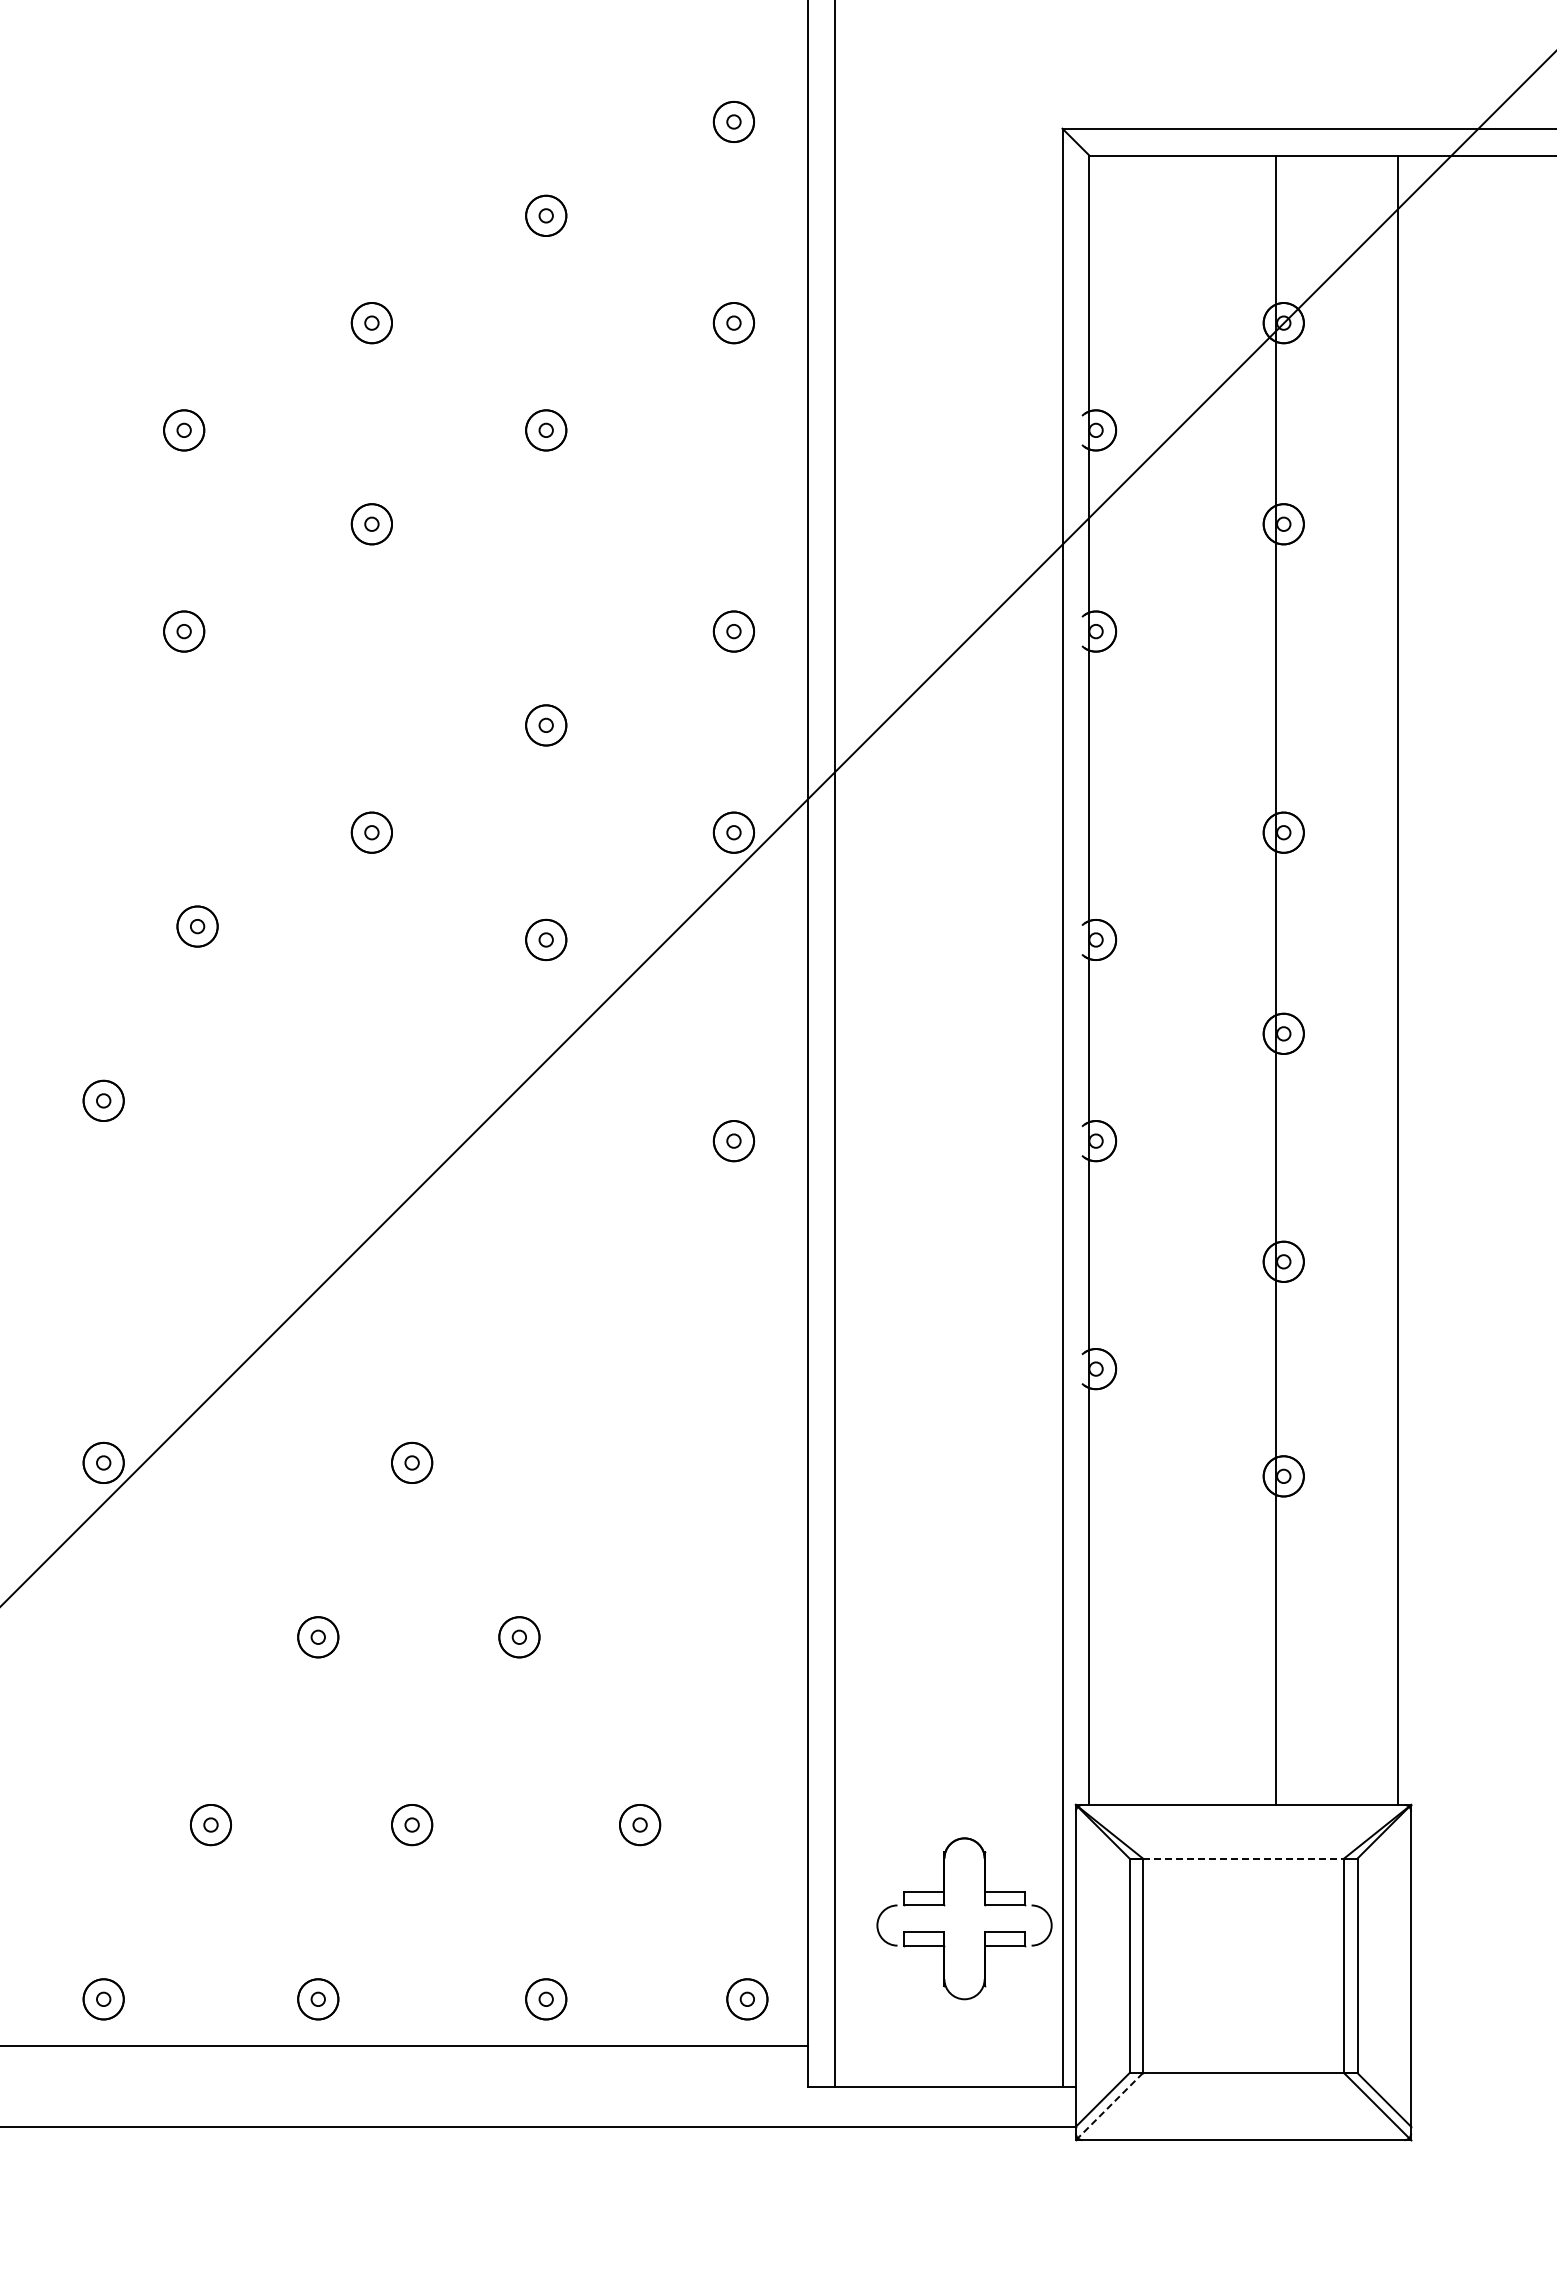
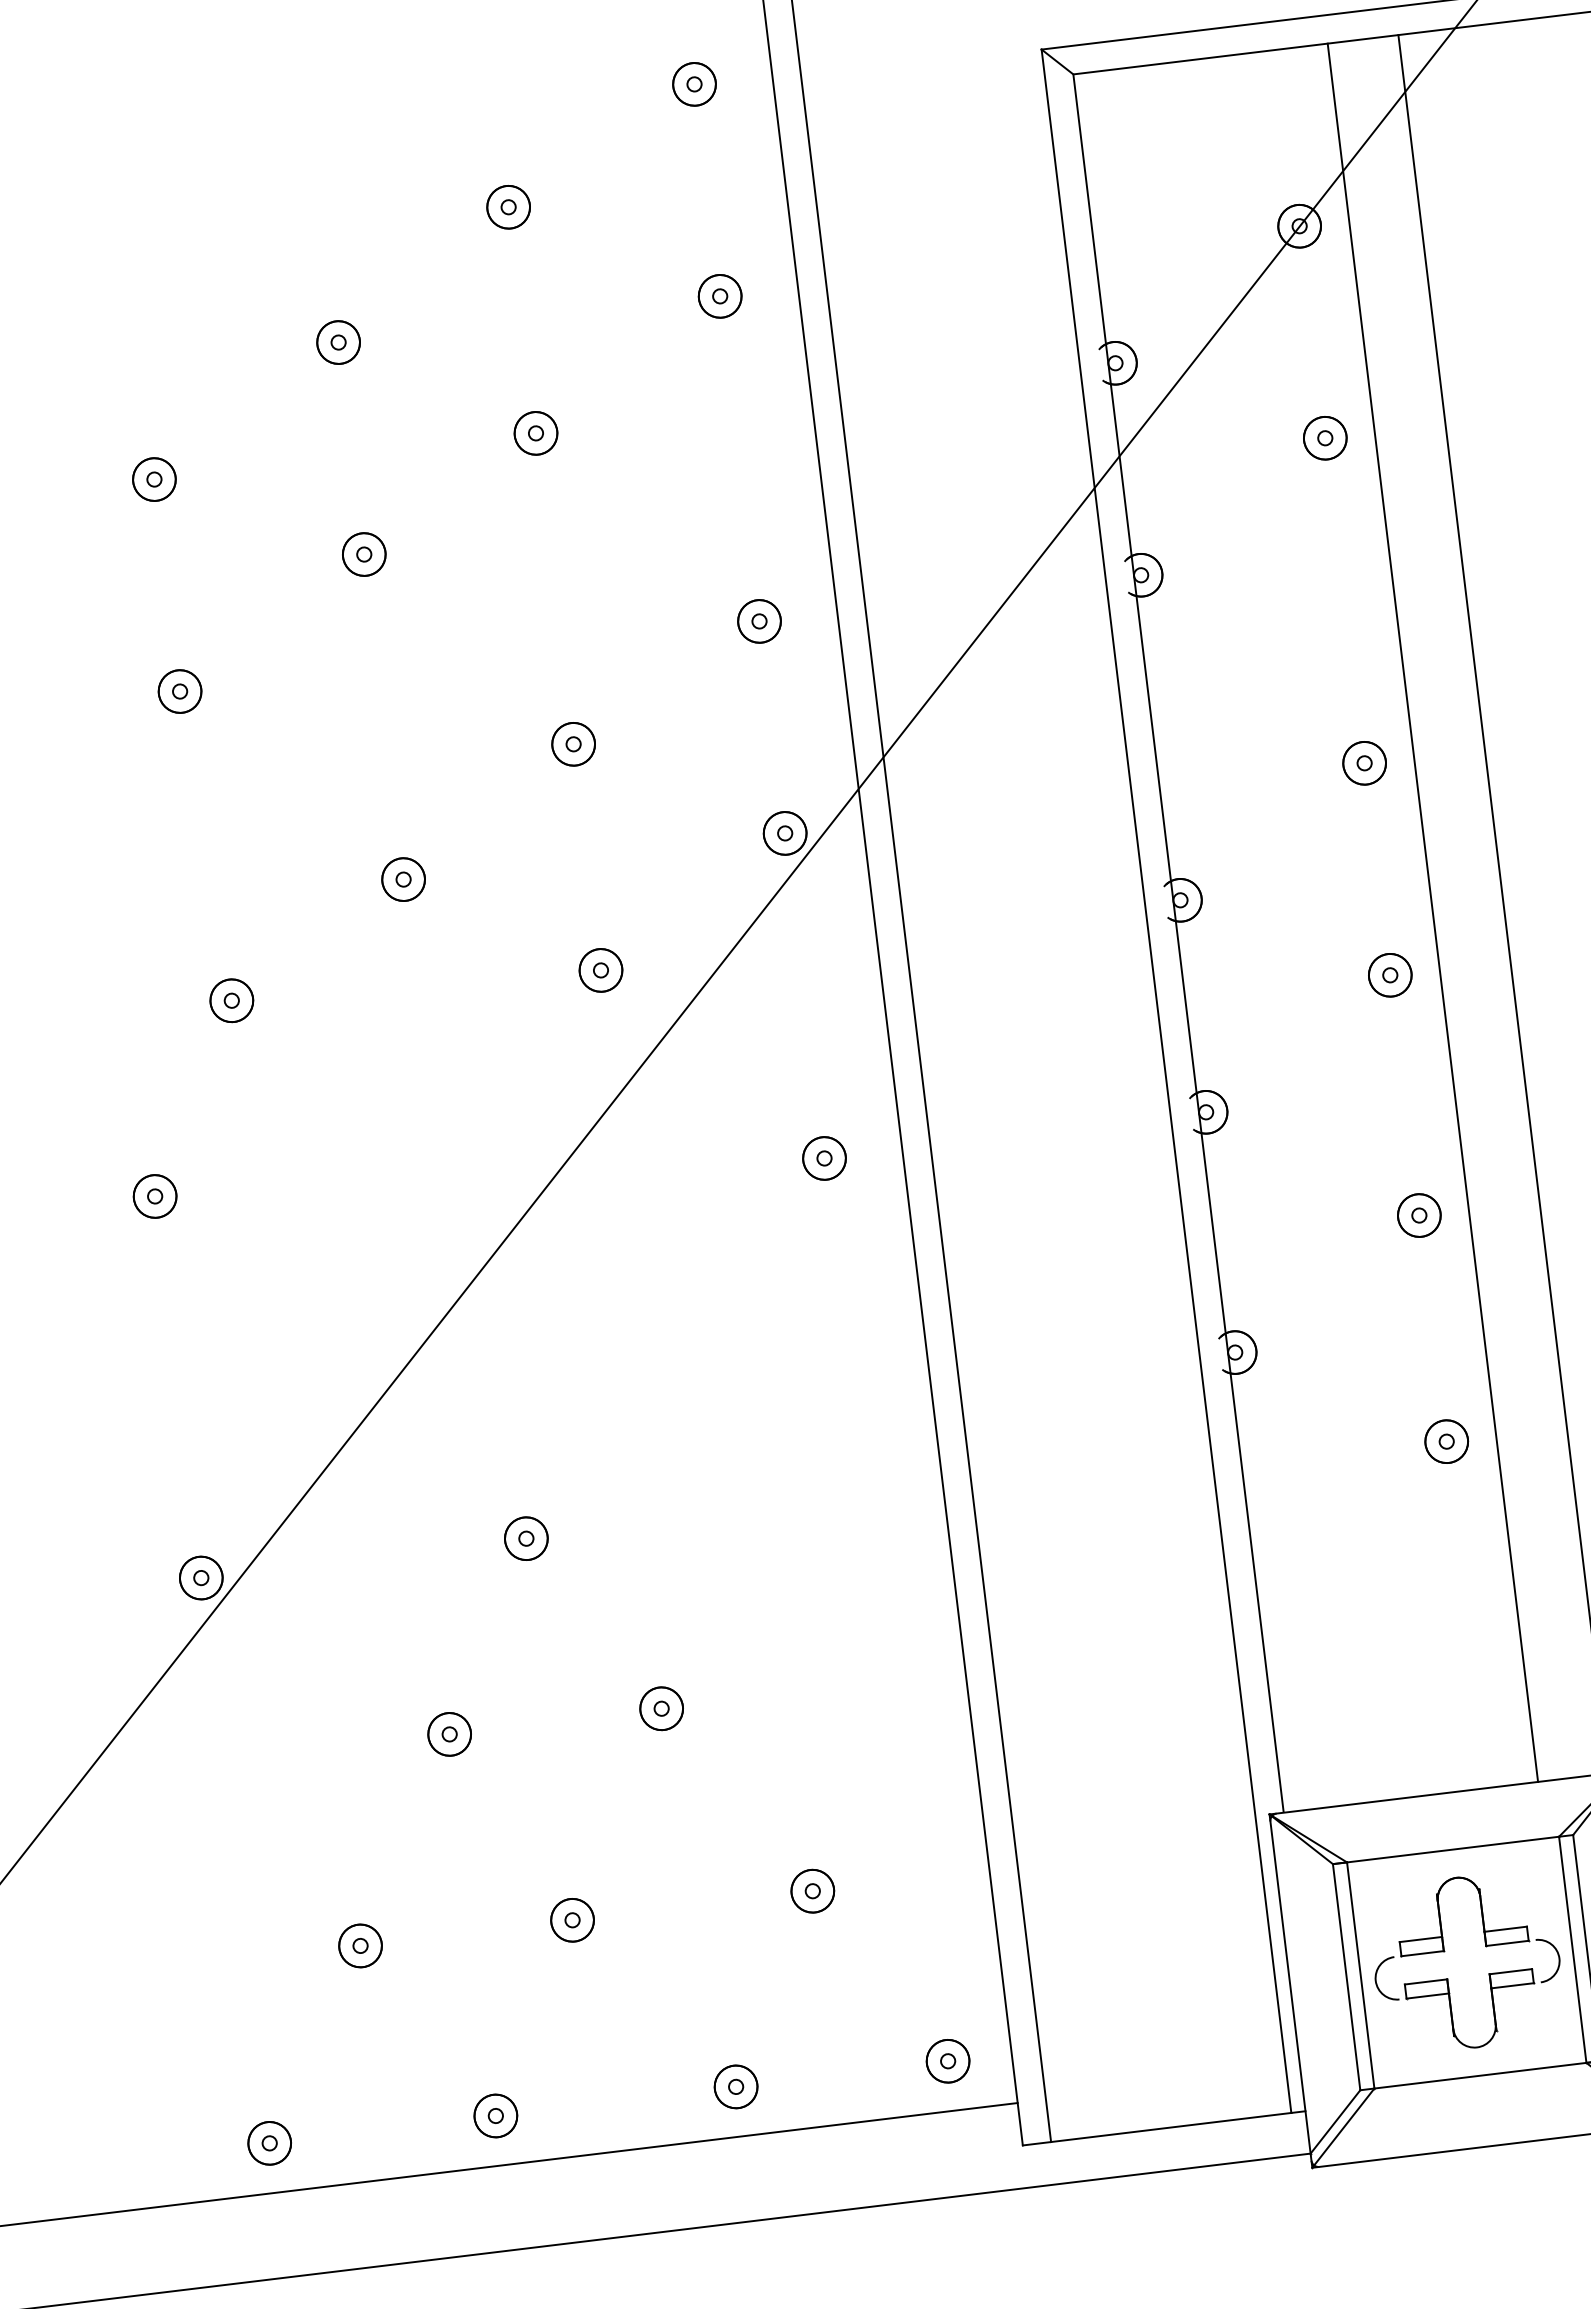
line: (1275, 979) -> (1432, 912), moved
line: (1243, 1858) -> (1453, 1849), dashed -> solid
part: (945, 1905) -> (1444, 1951), moved
line: (1109, 2106) -> (1343, 2127), dashed -> solid

